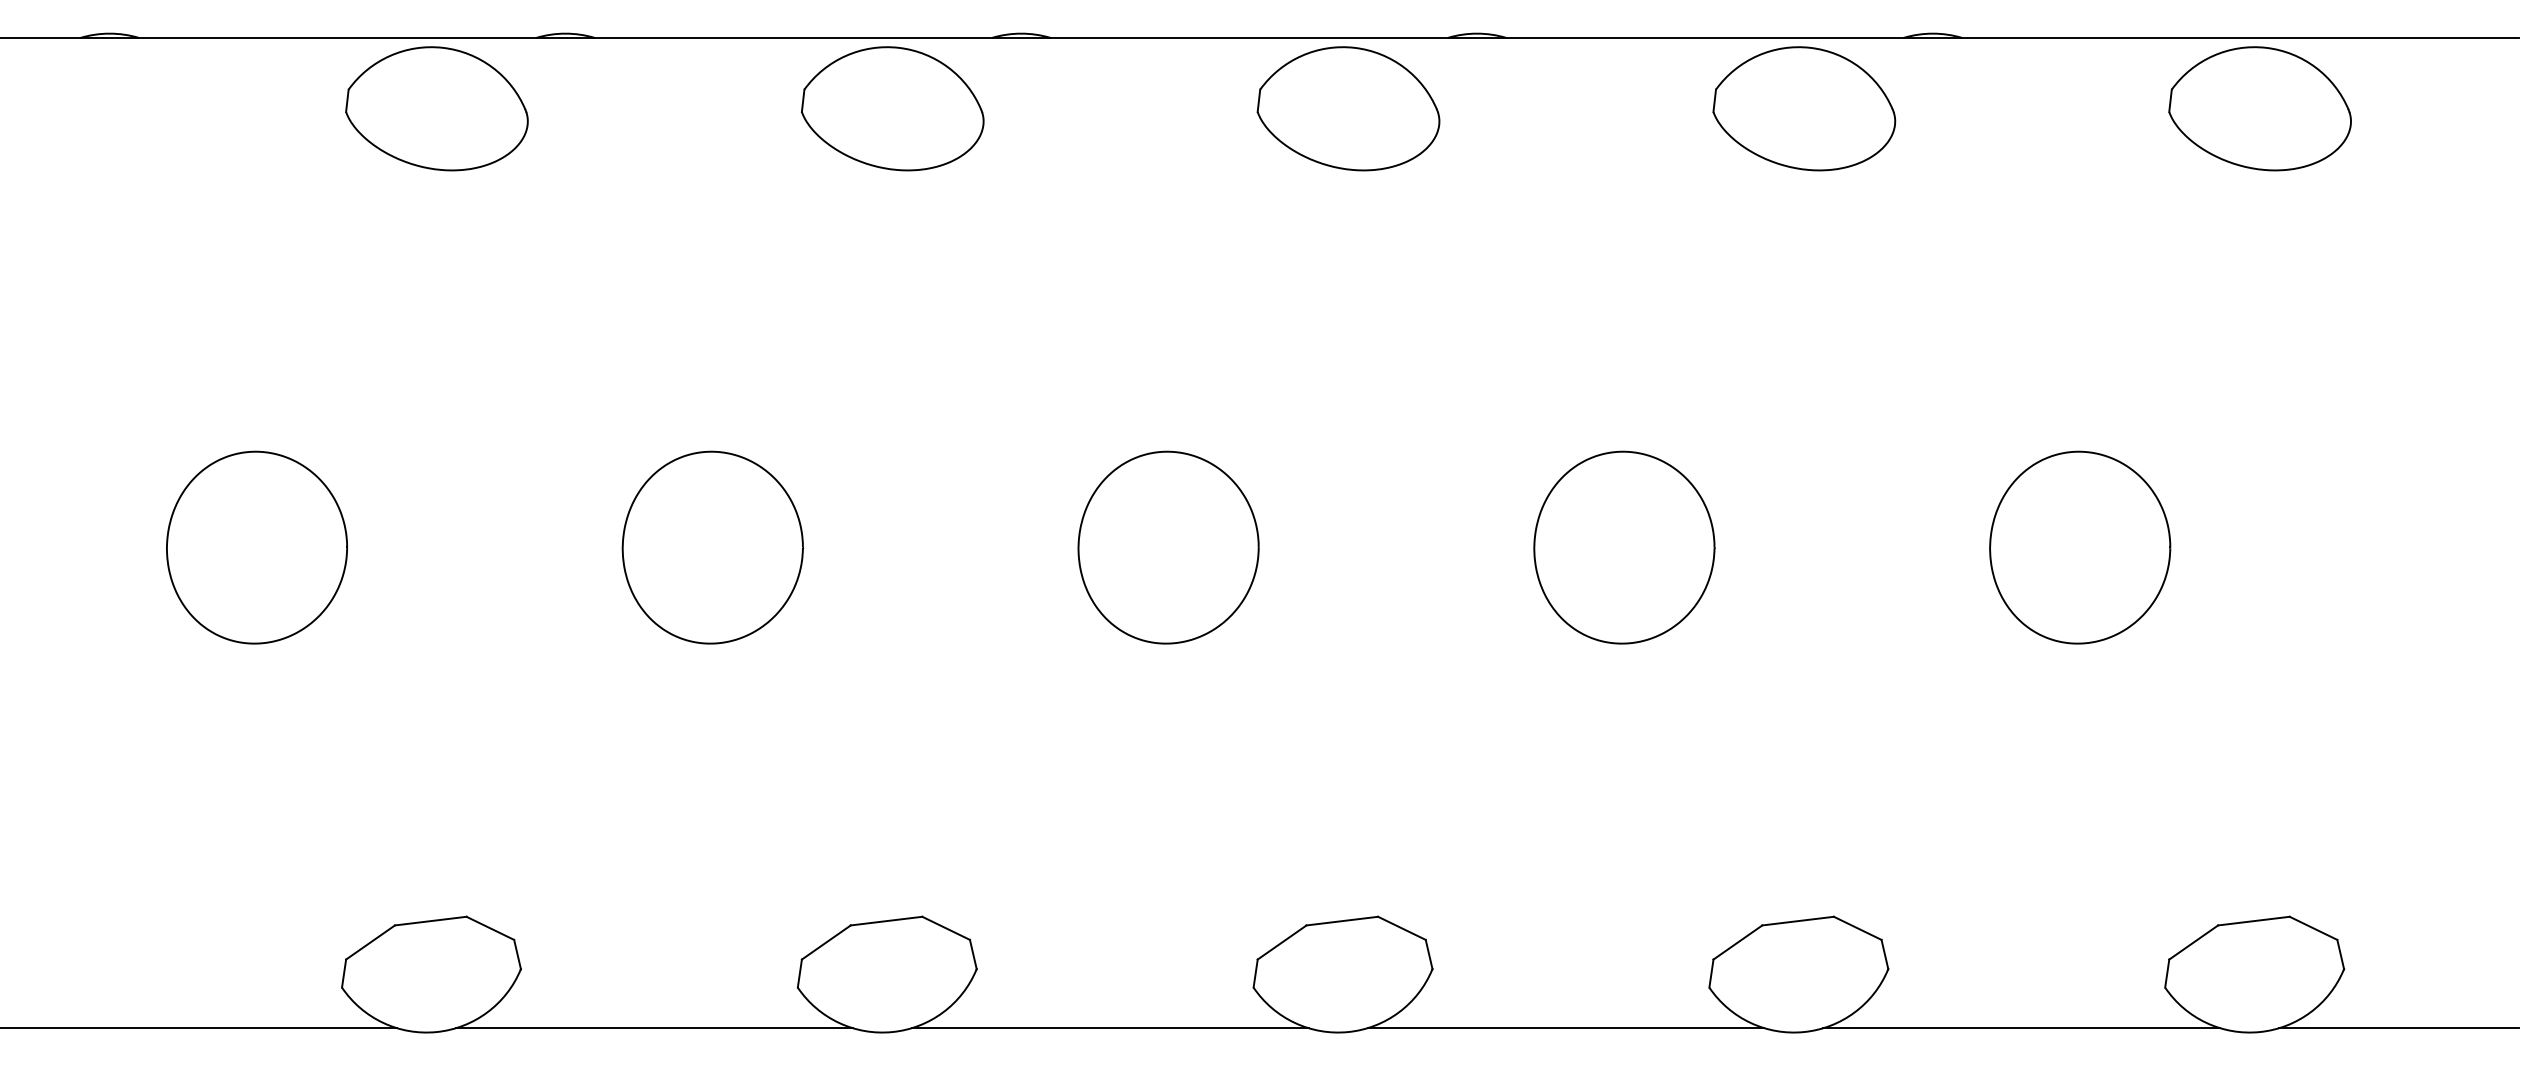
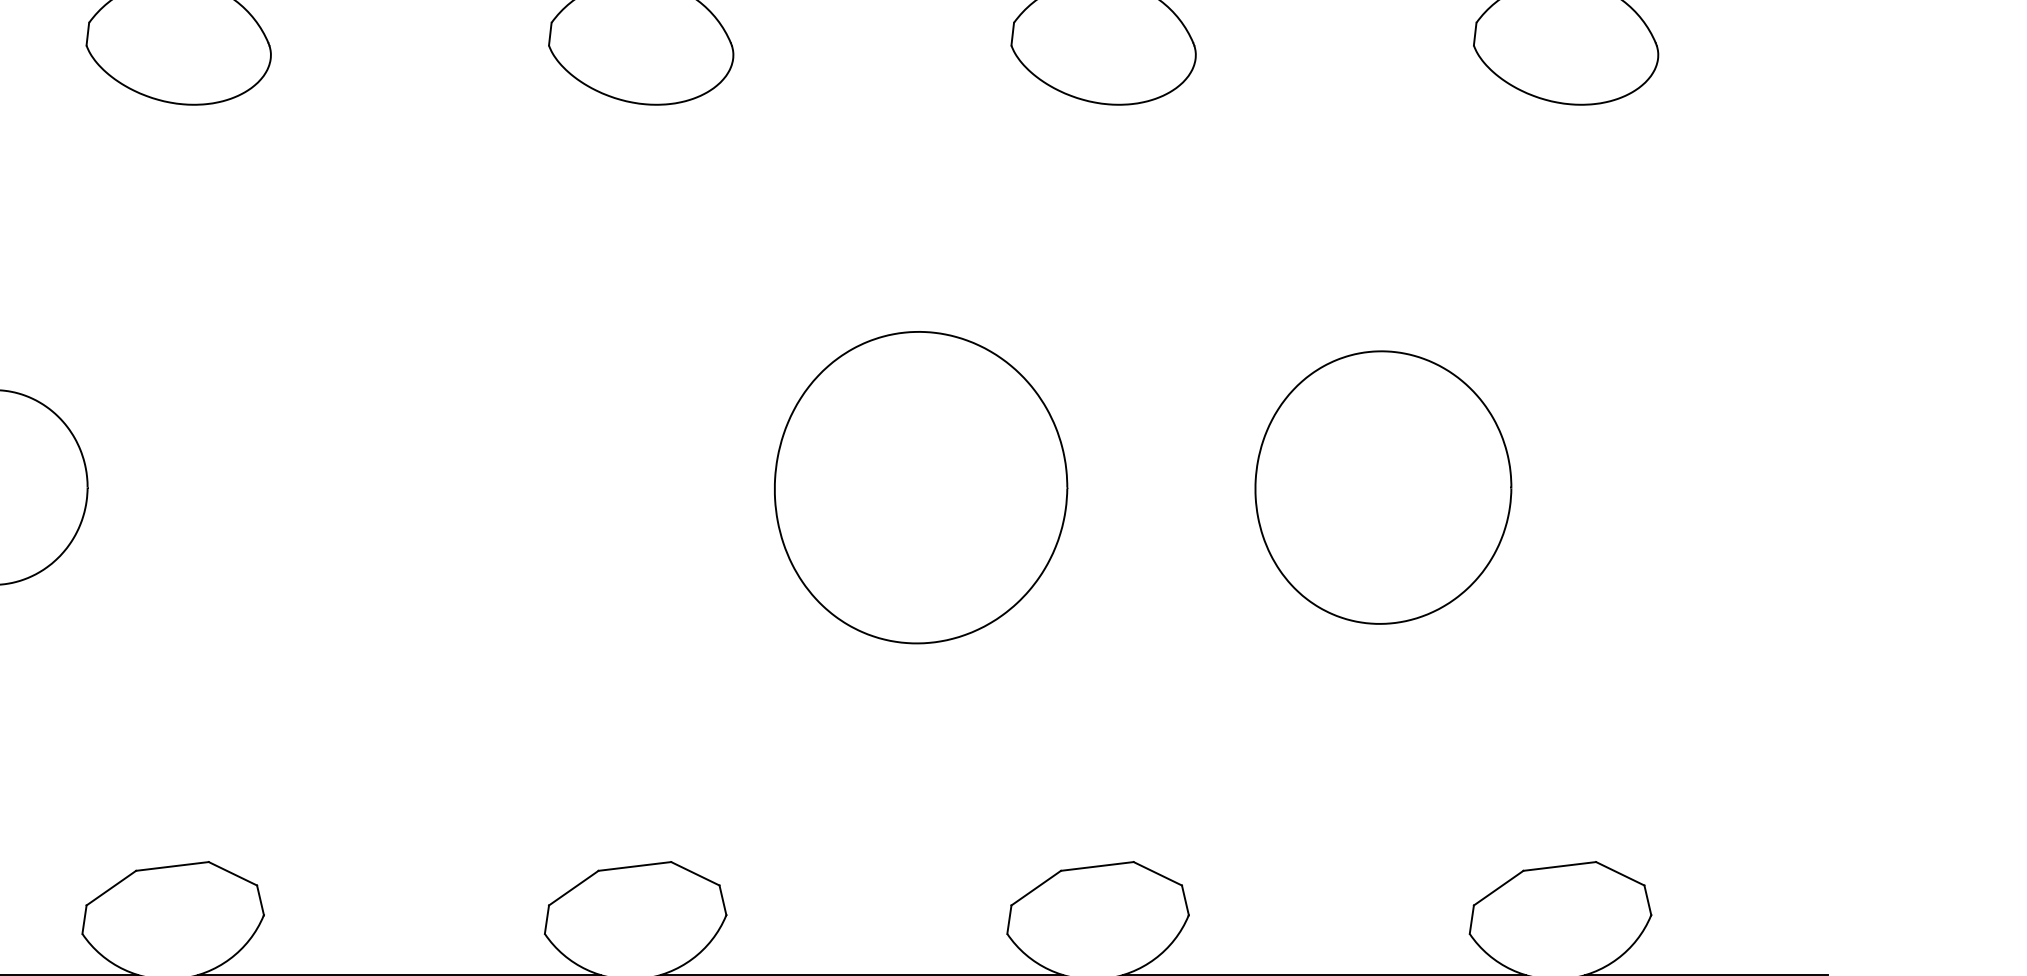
part: (1168, 547) -> (458, 487), removed
part: (1624, 547) -> (921, 487), size x1.6
part: (2080, 547) -> (1383, 487), size x1.4

